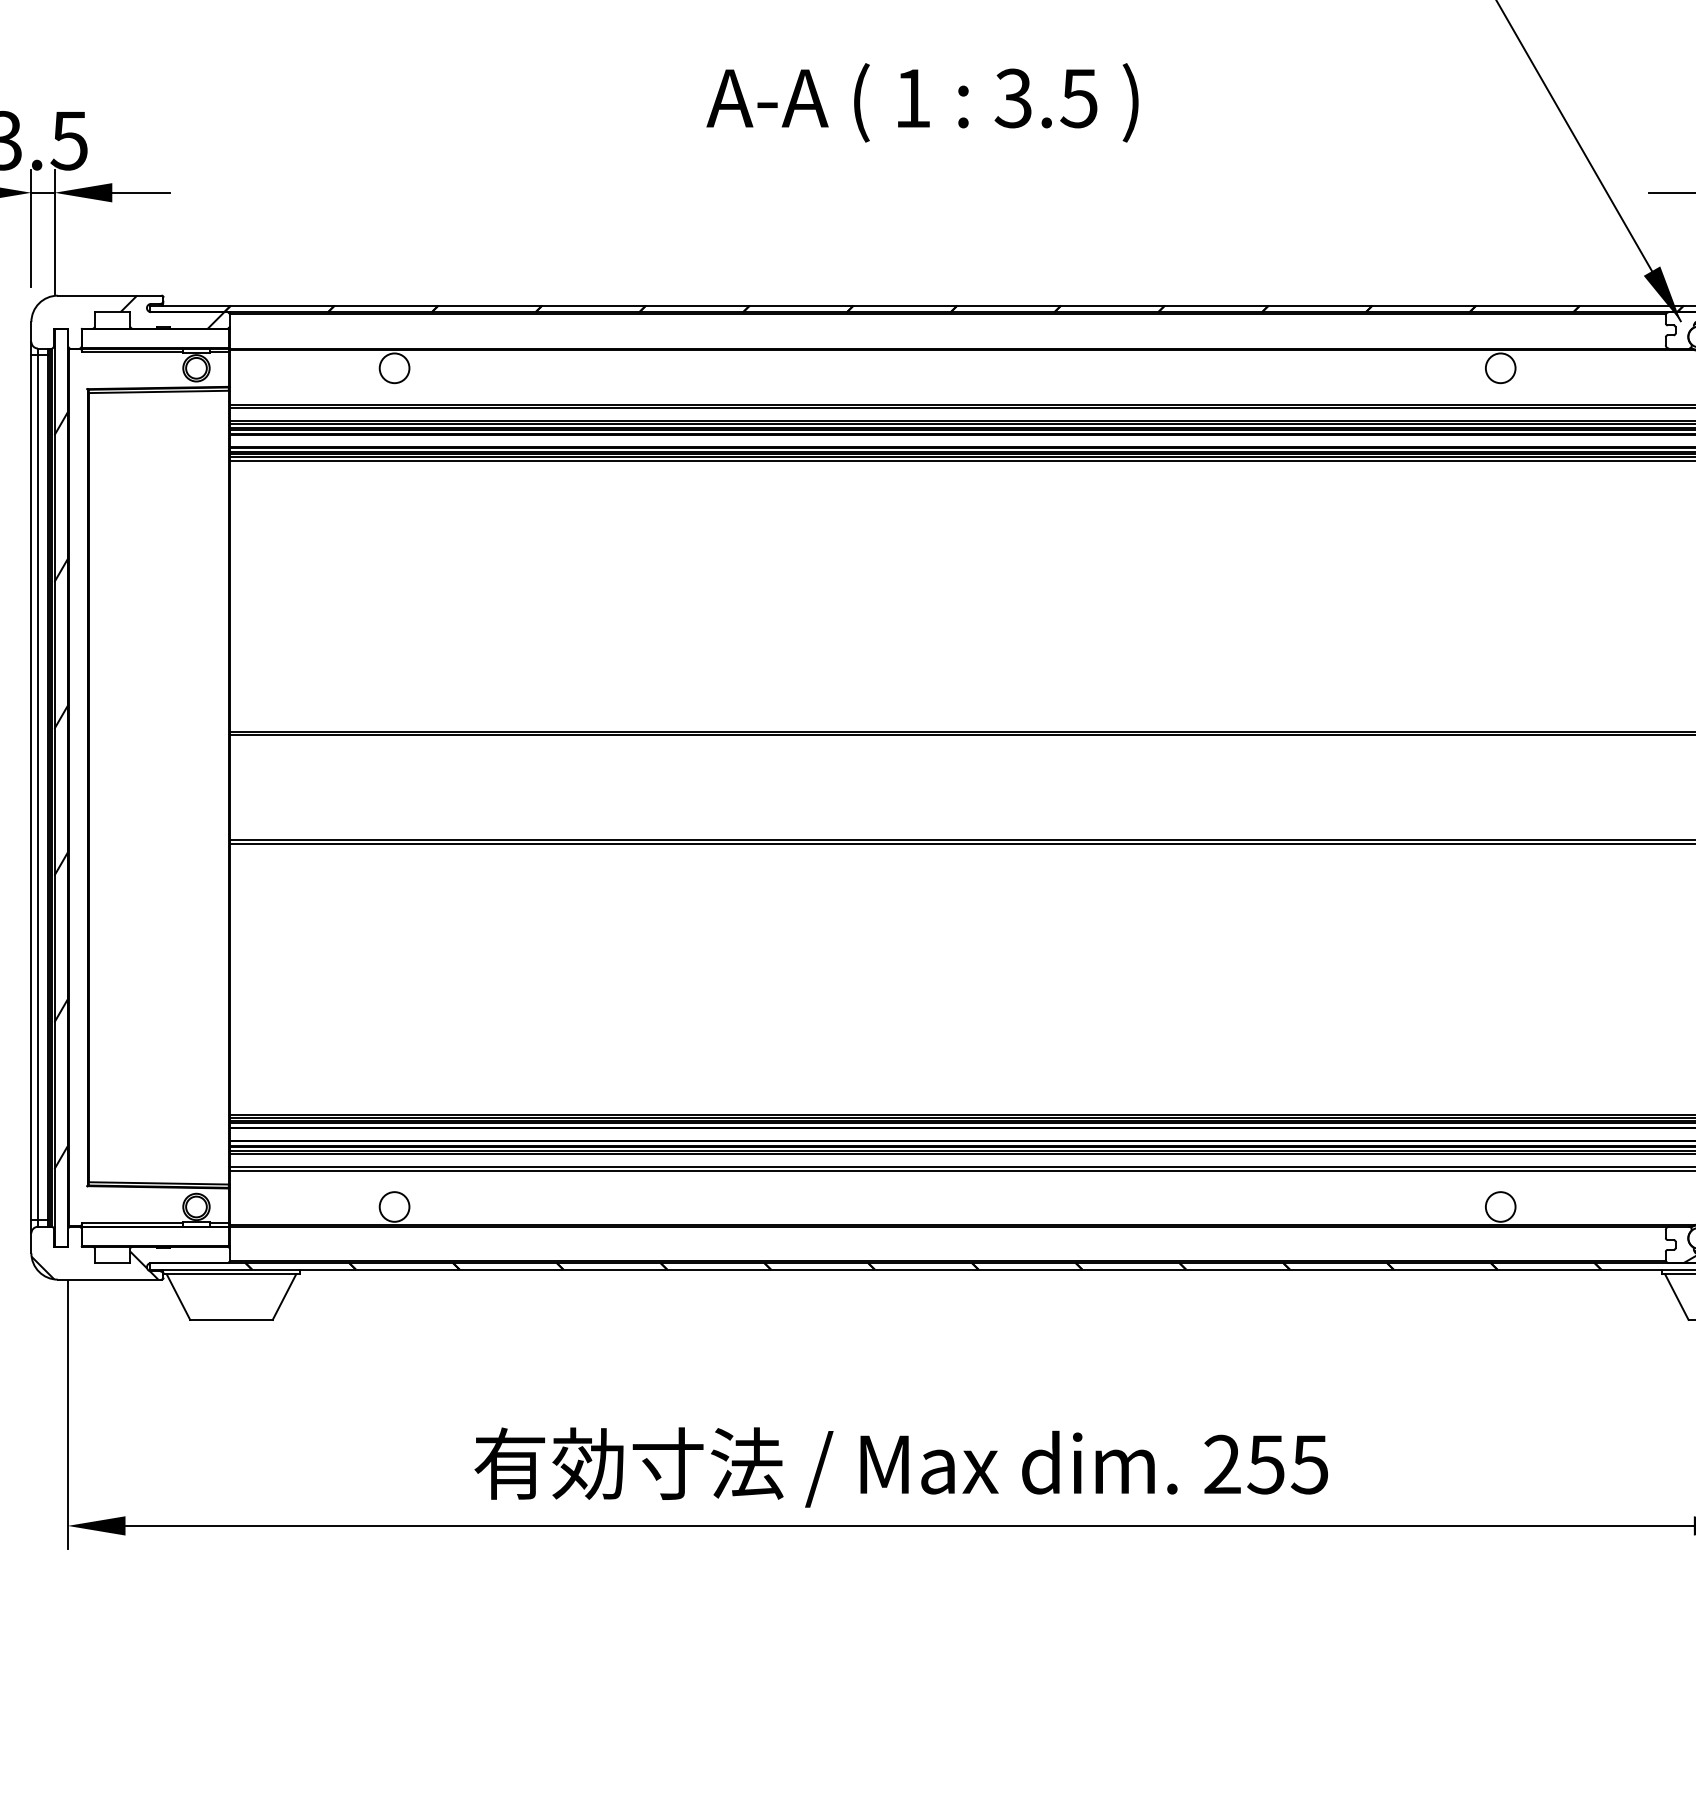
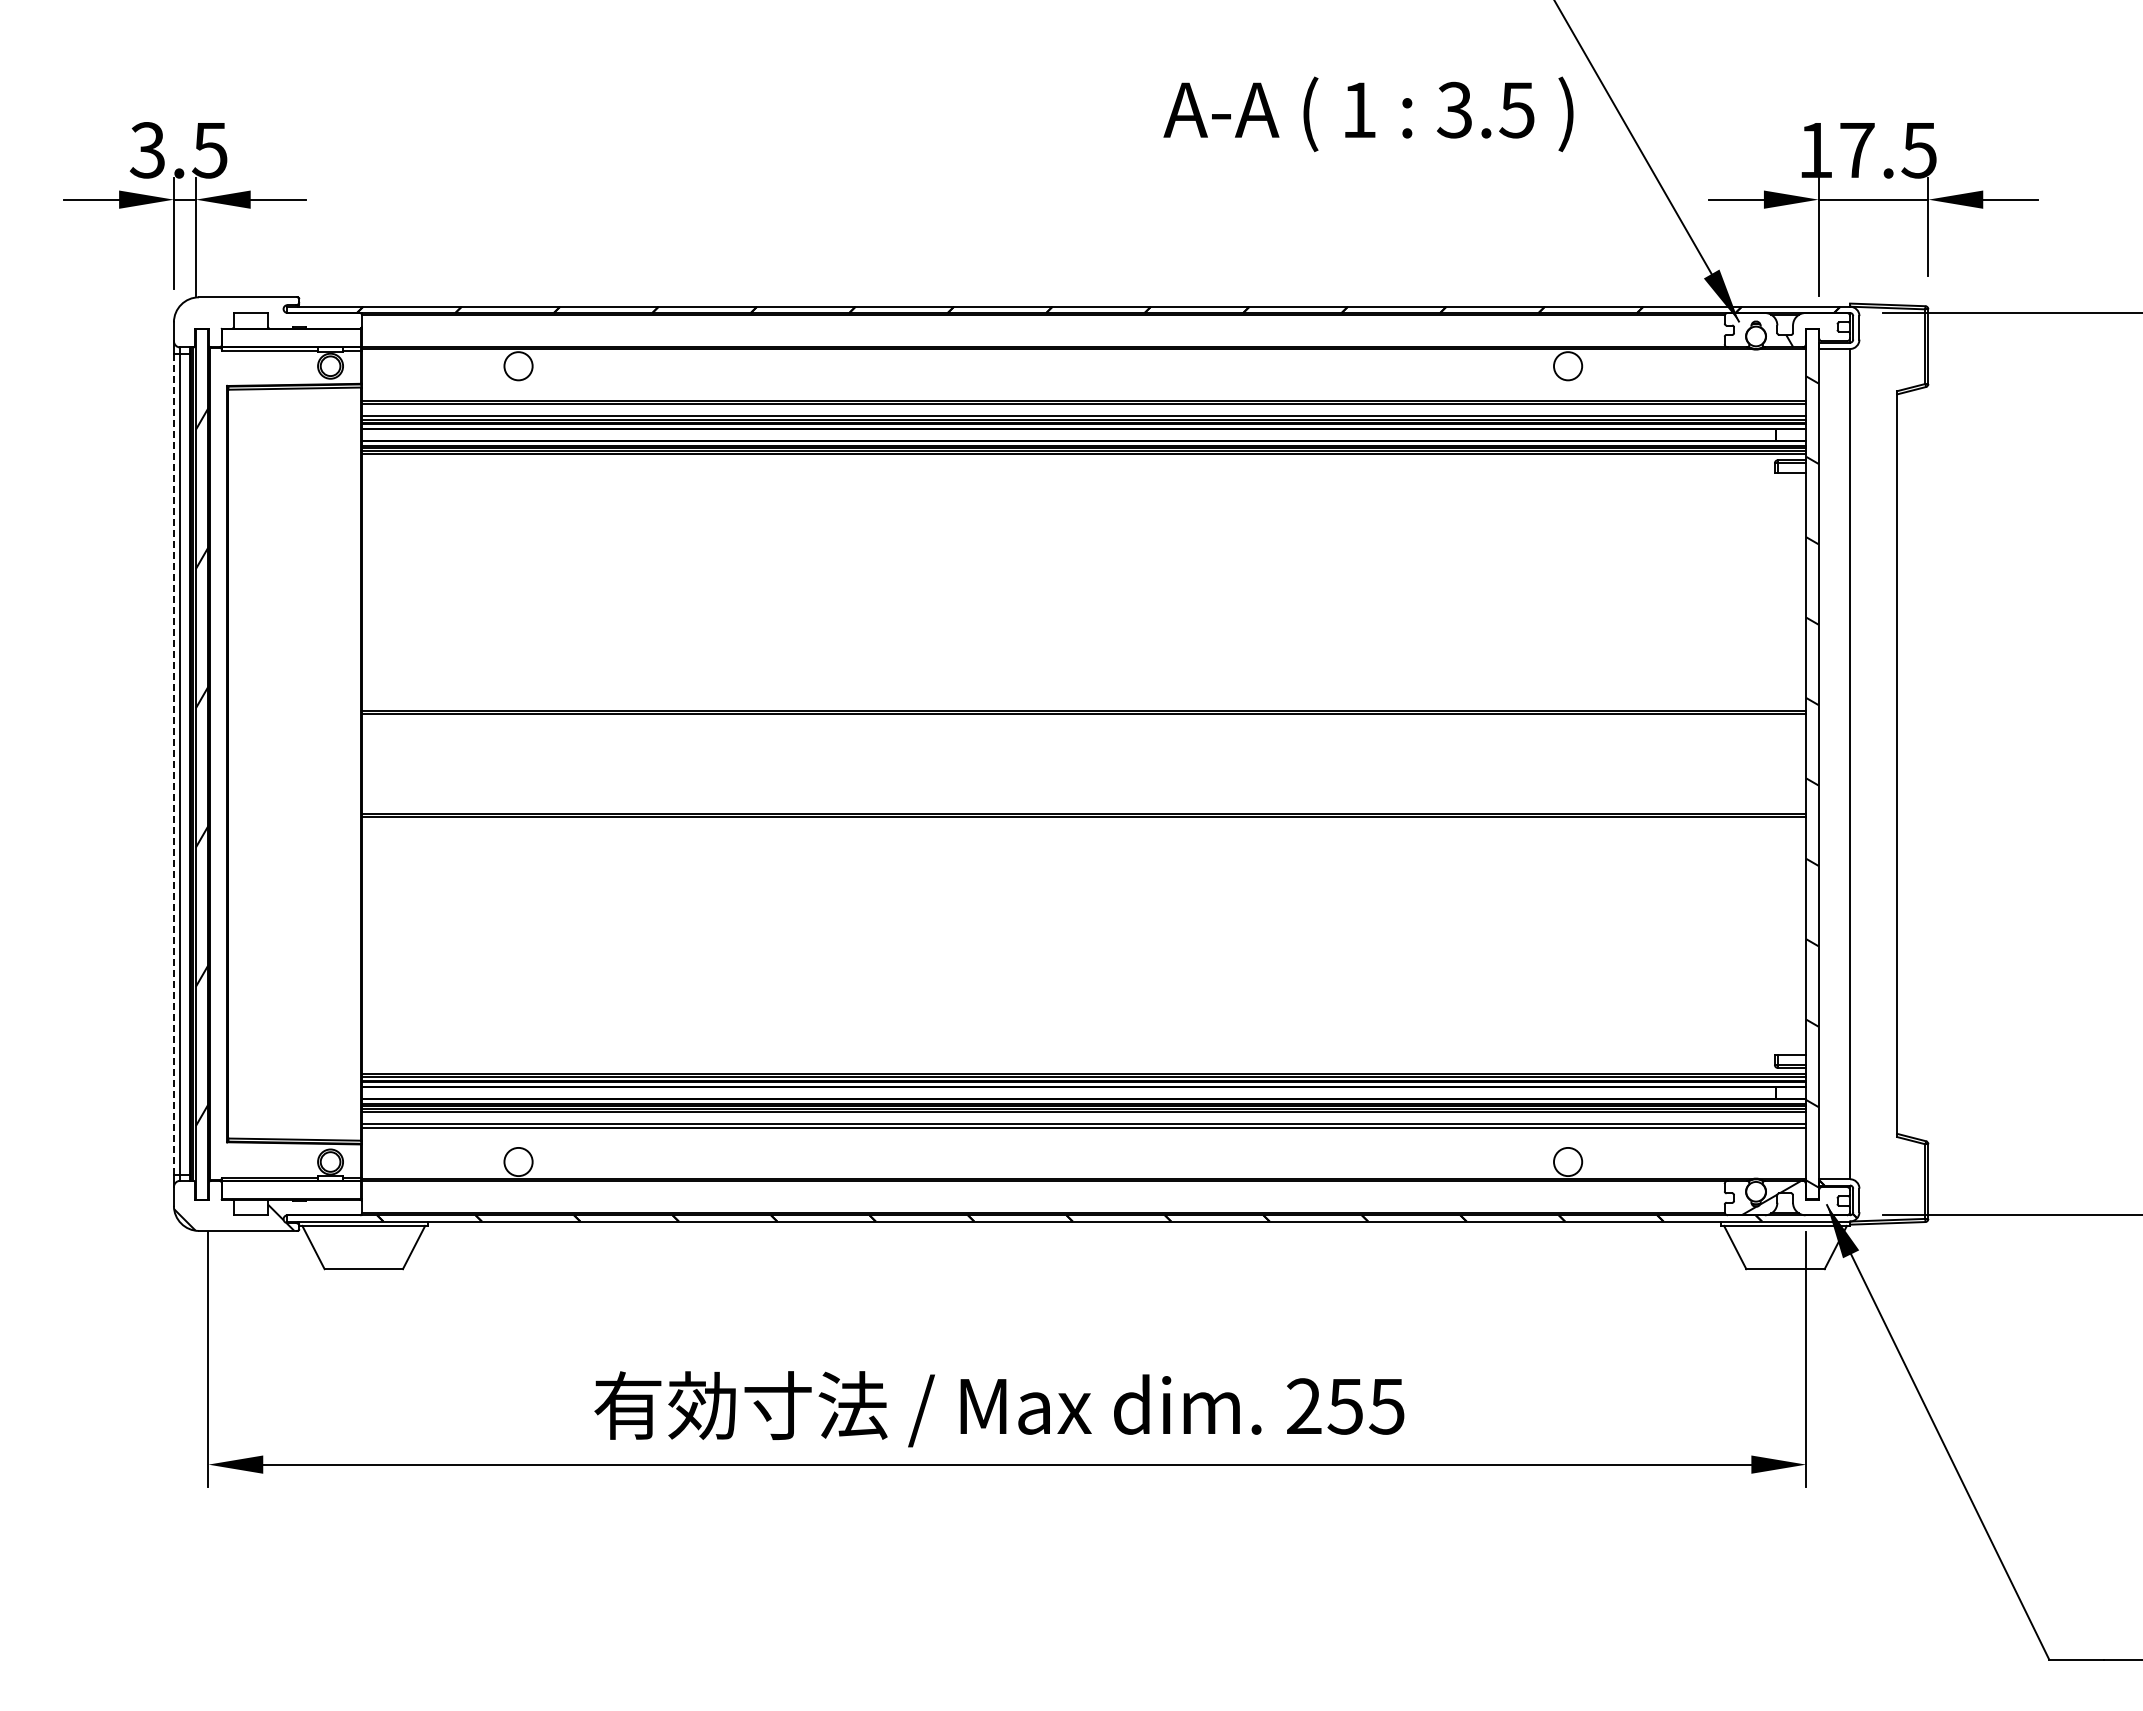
text: (922, 103) -> (1368, 114), moved
hatch: (172, 311) -> (307, 312), removed
line: (30, 788) -> (173, 764), solid -> dashed

